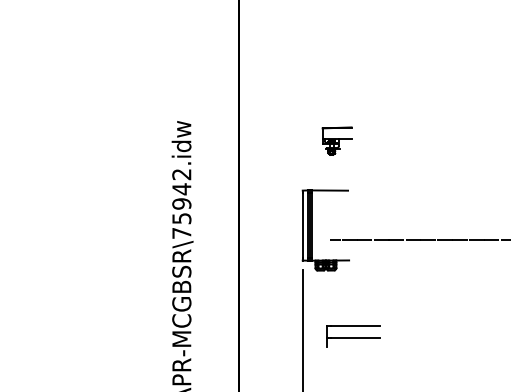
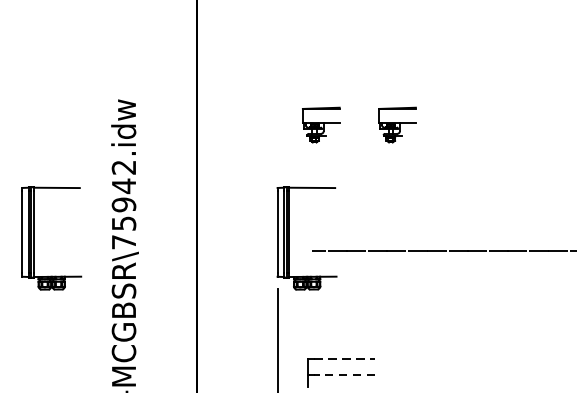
part: (396, 140) -> (396, 124), added
part: (111, 230) -> (34, 238), added
line: (355, 325) -> (344, 359), solid -> dashed
line: (354, 338) -> (343, 375), solid -> dashed

